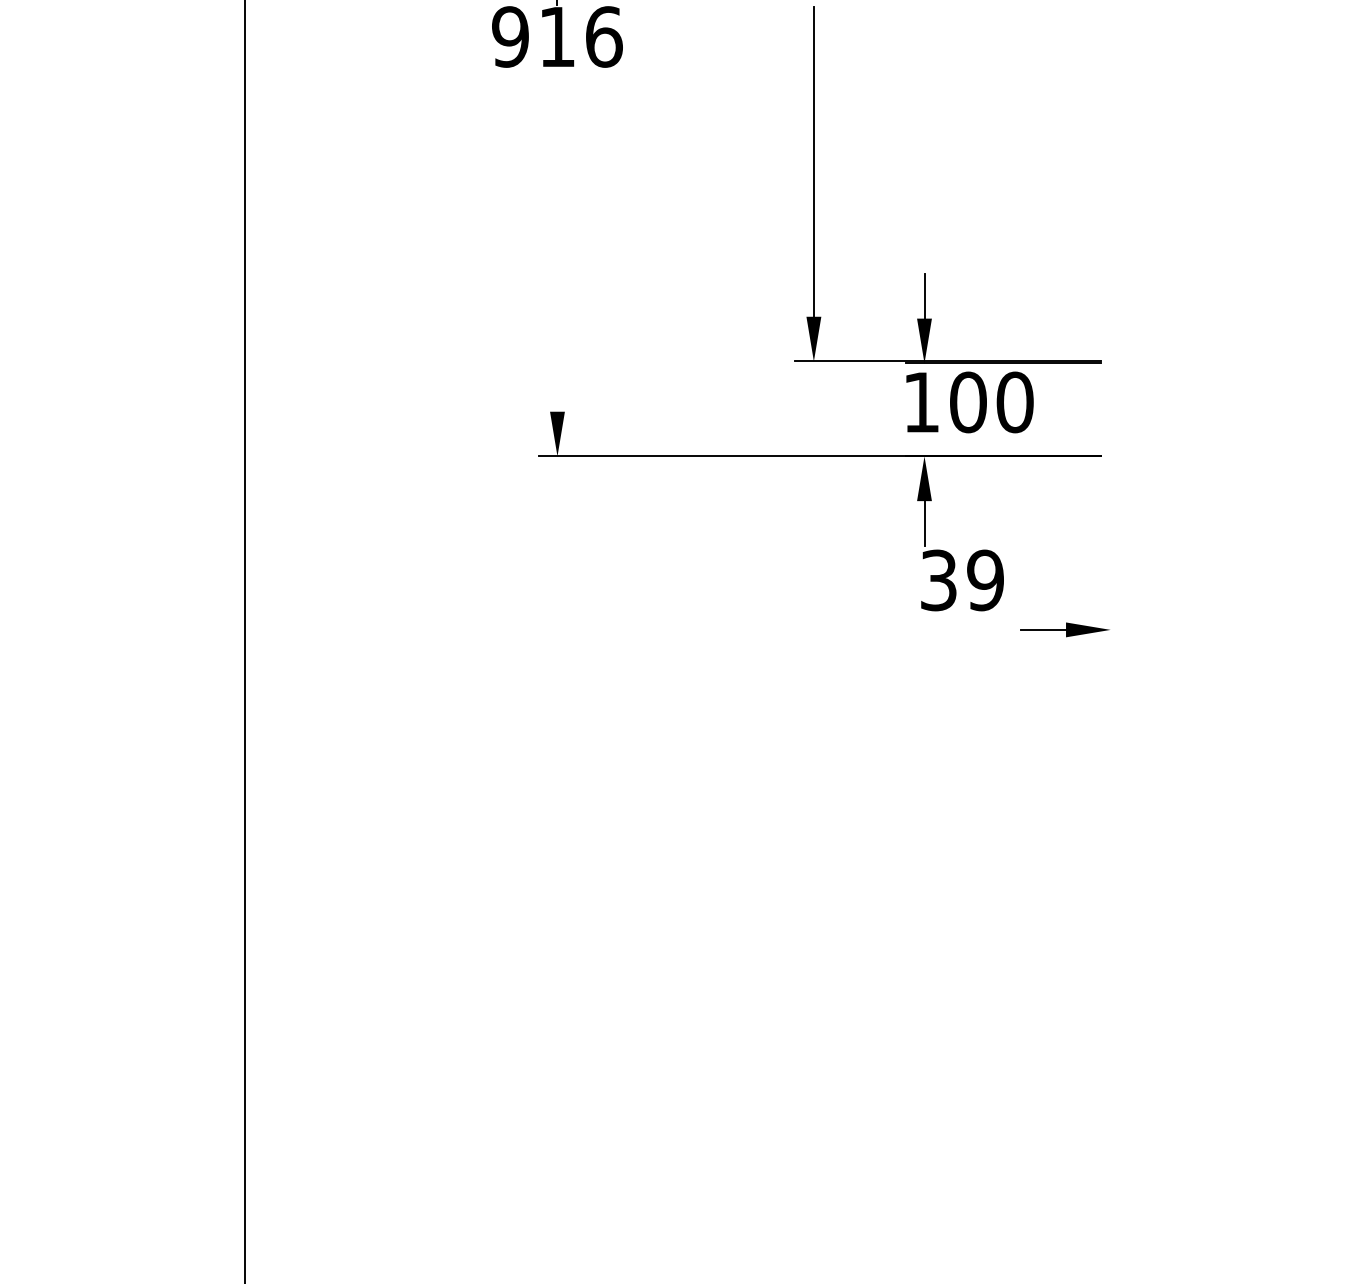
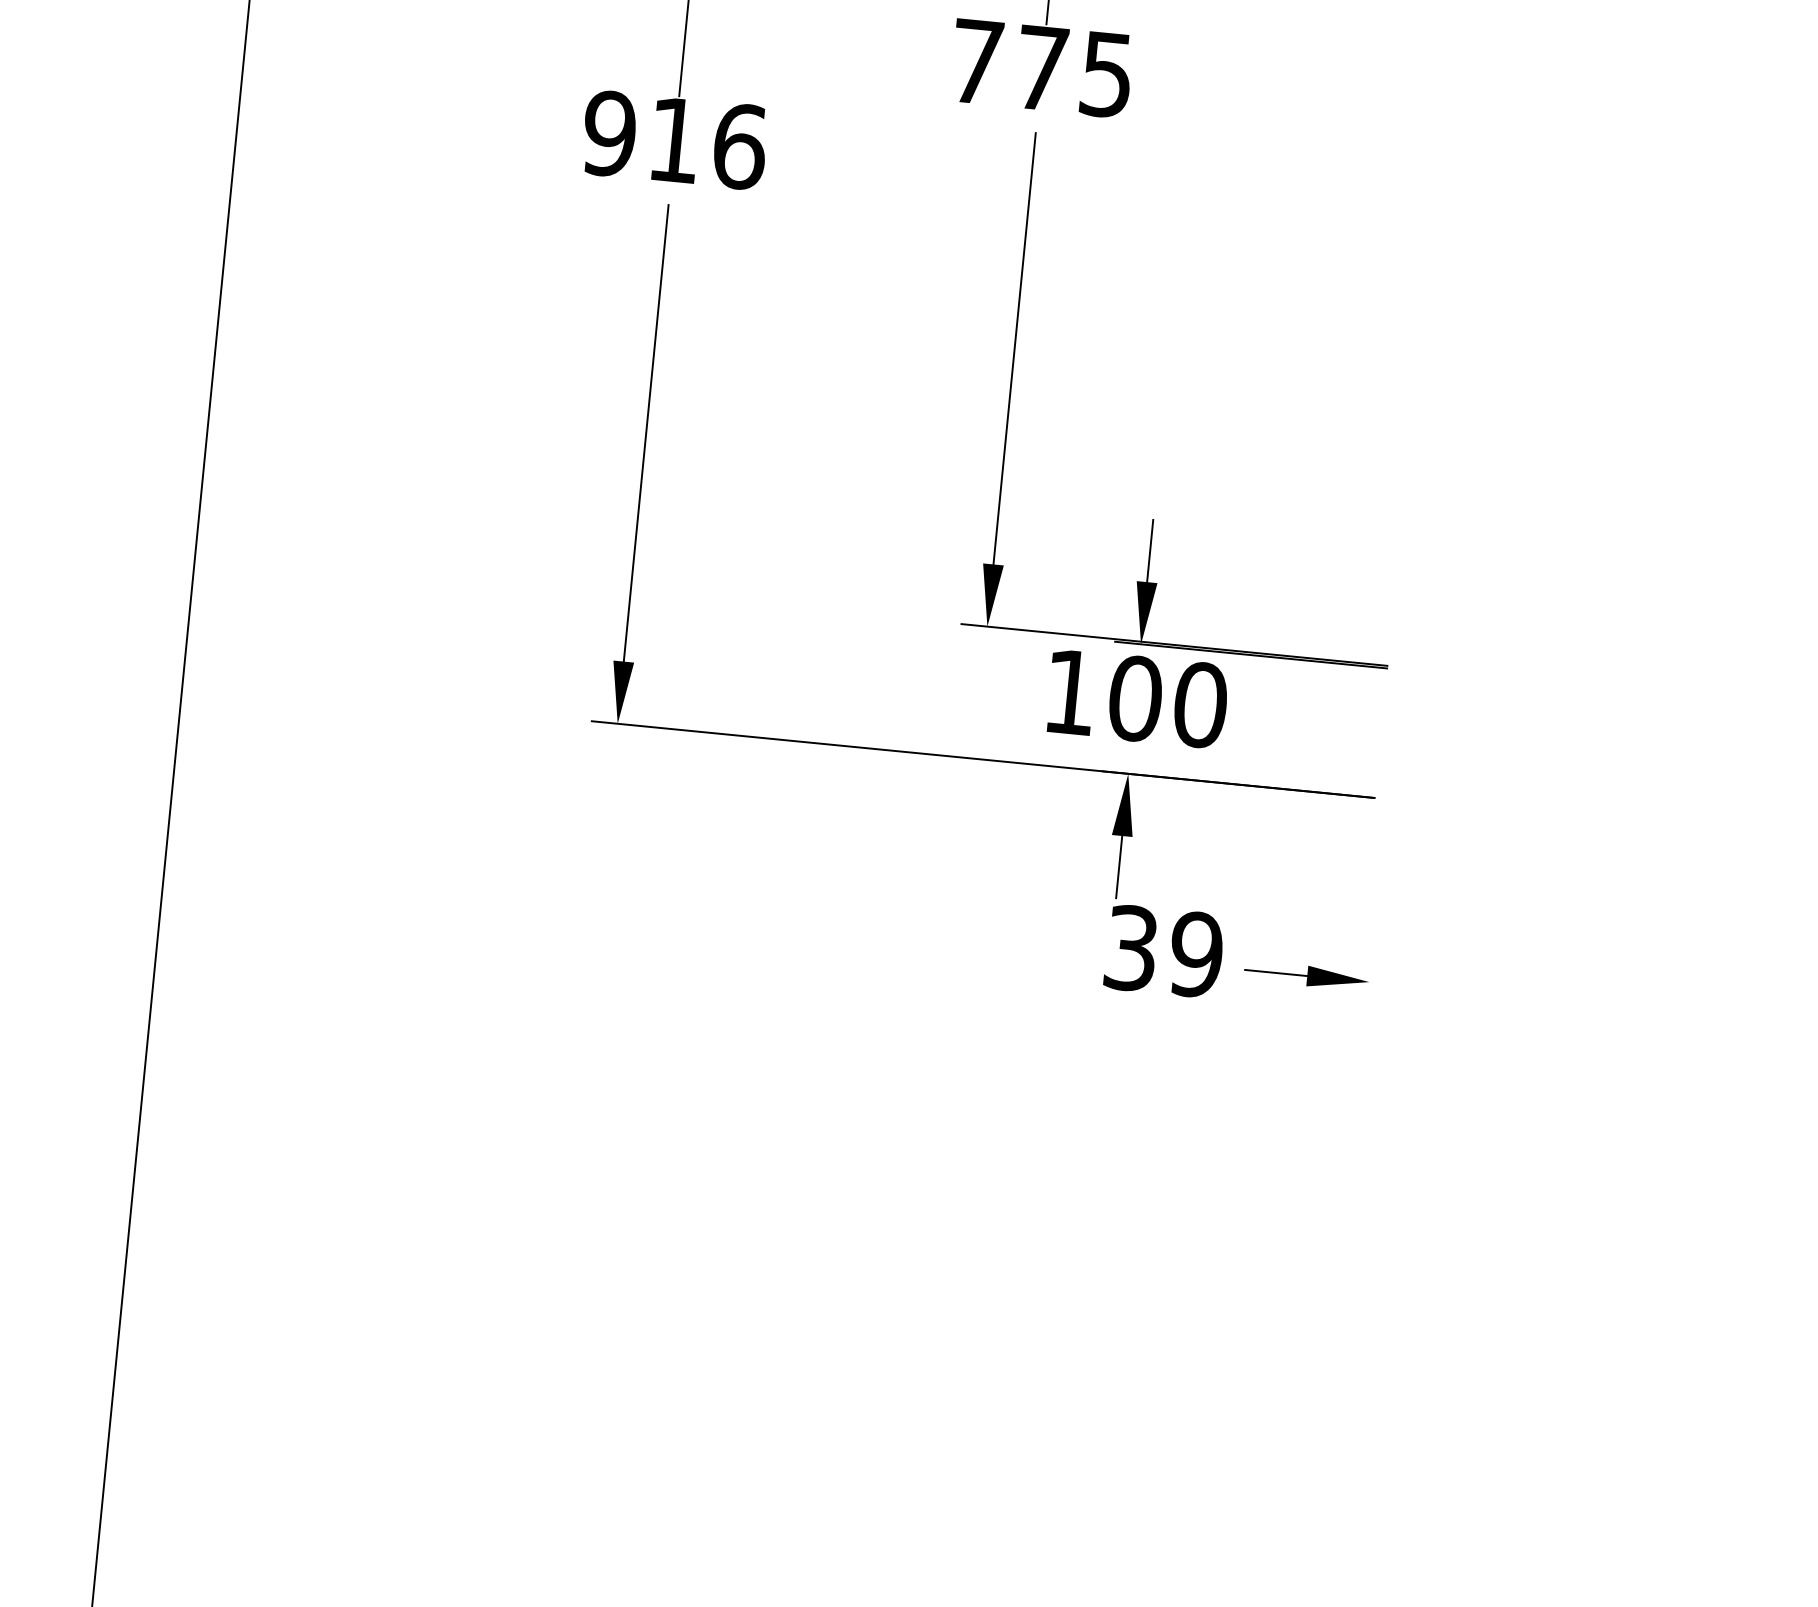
line: (557, 247) -> (646, 433), added
text: (969, 402) -> (1137, 698), moved
part: (1064, 629) -> (1305, 975), moved

